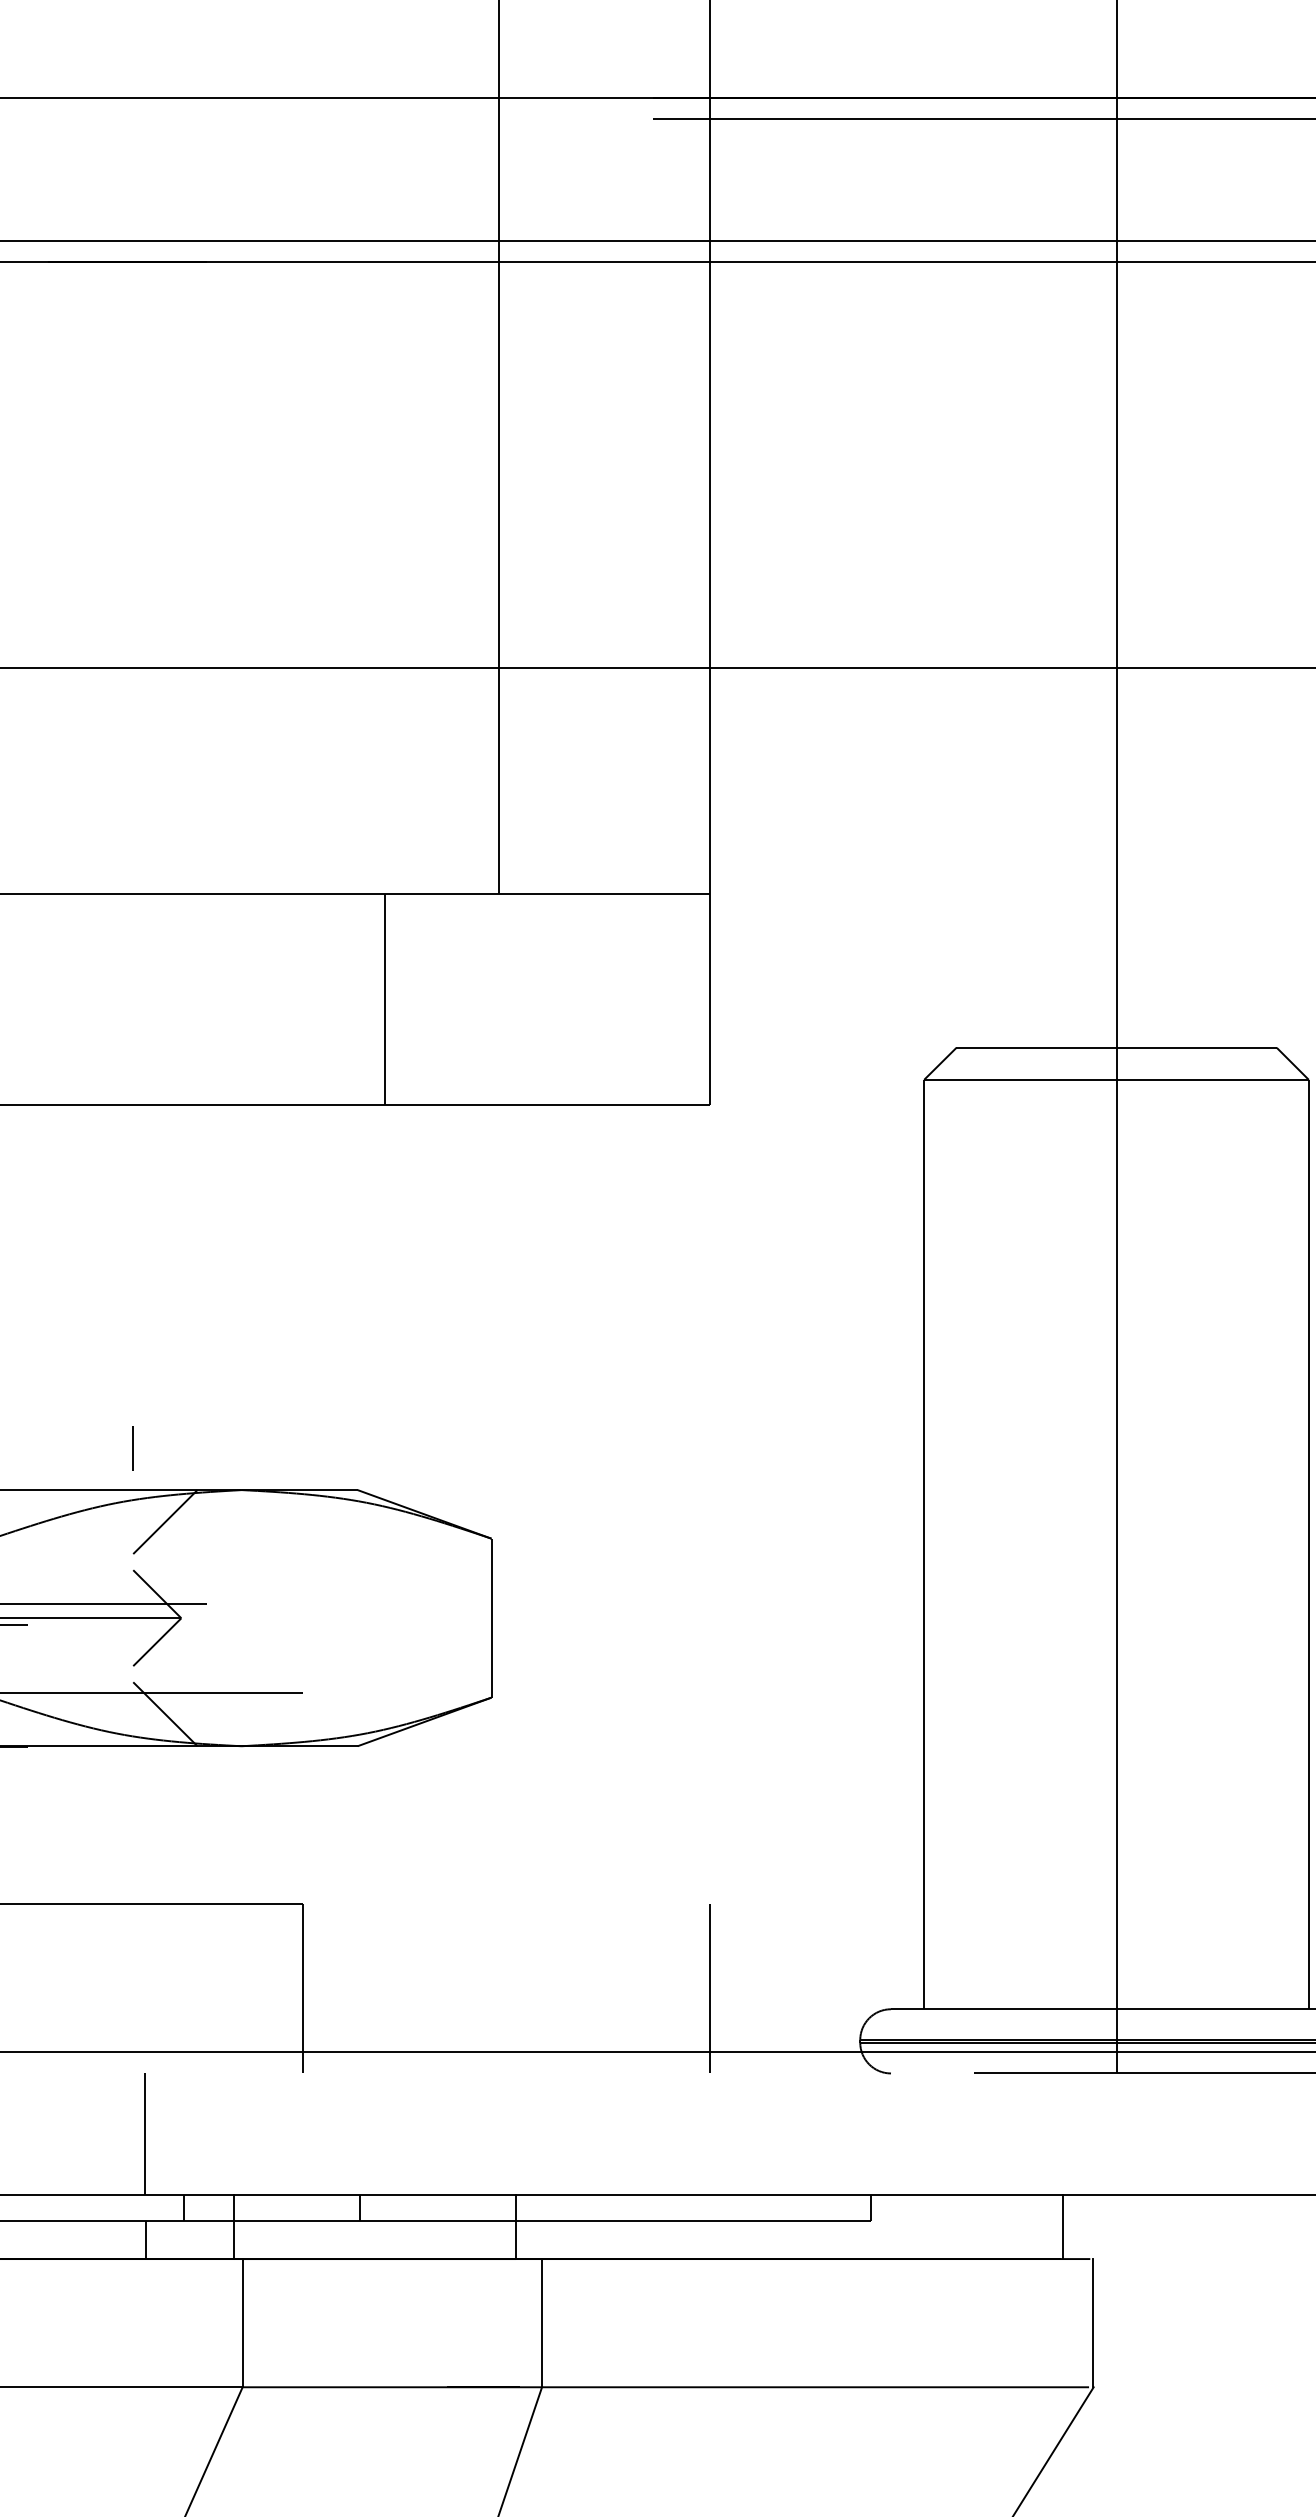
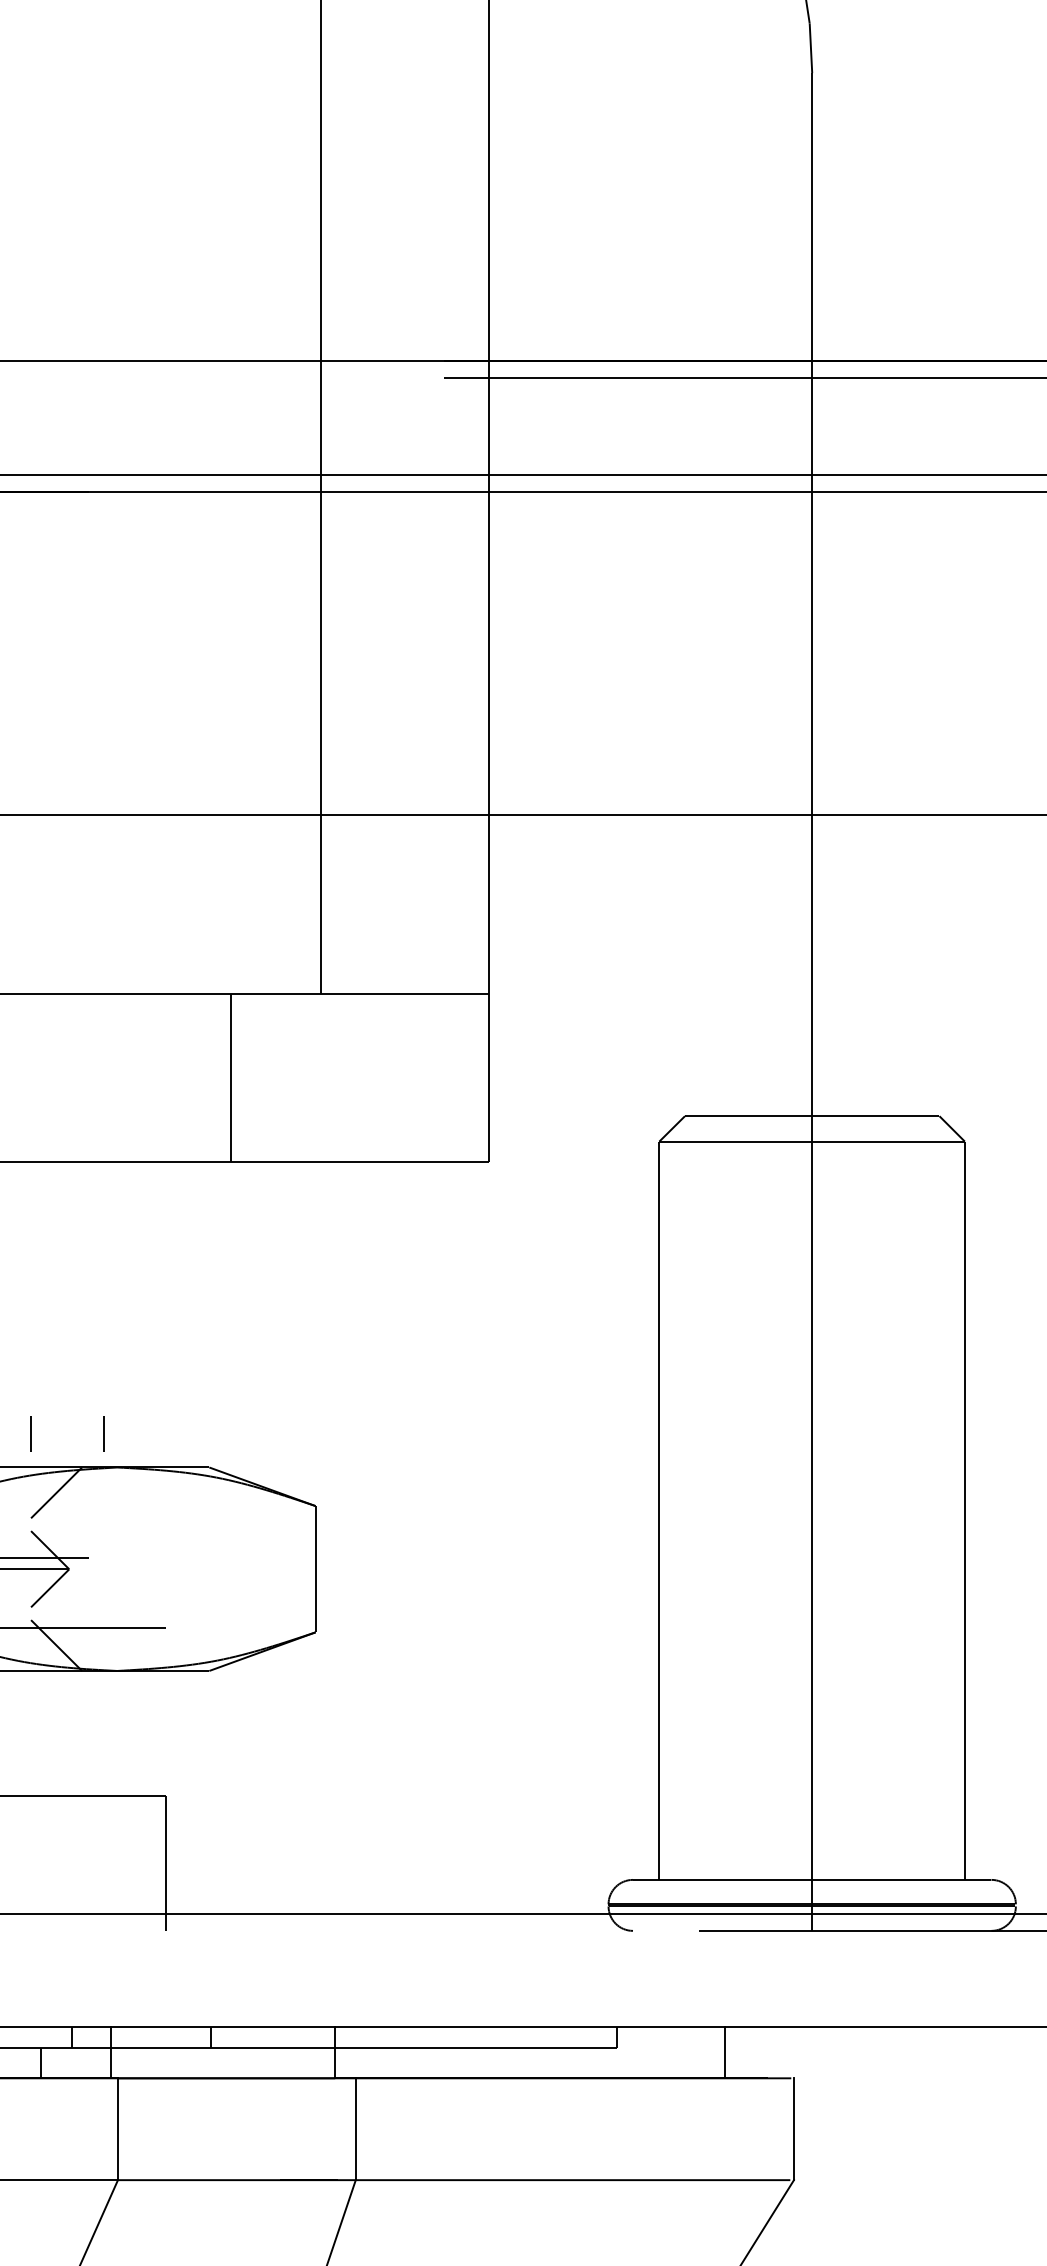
line: (224, 1447) -> (103, 1433), added
line: (709, 1988) -> (488, 1863), removed
line: (145, 2133) -> (40, 1978), removed
line: (1062, 2226) -> (725, 2052), moved

